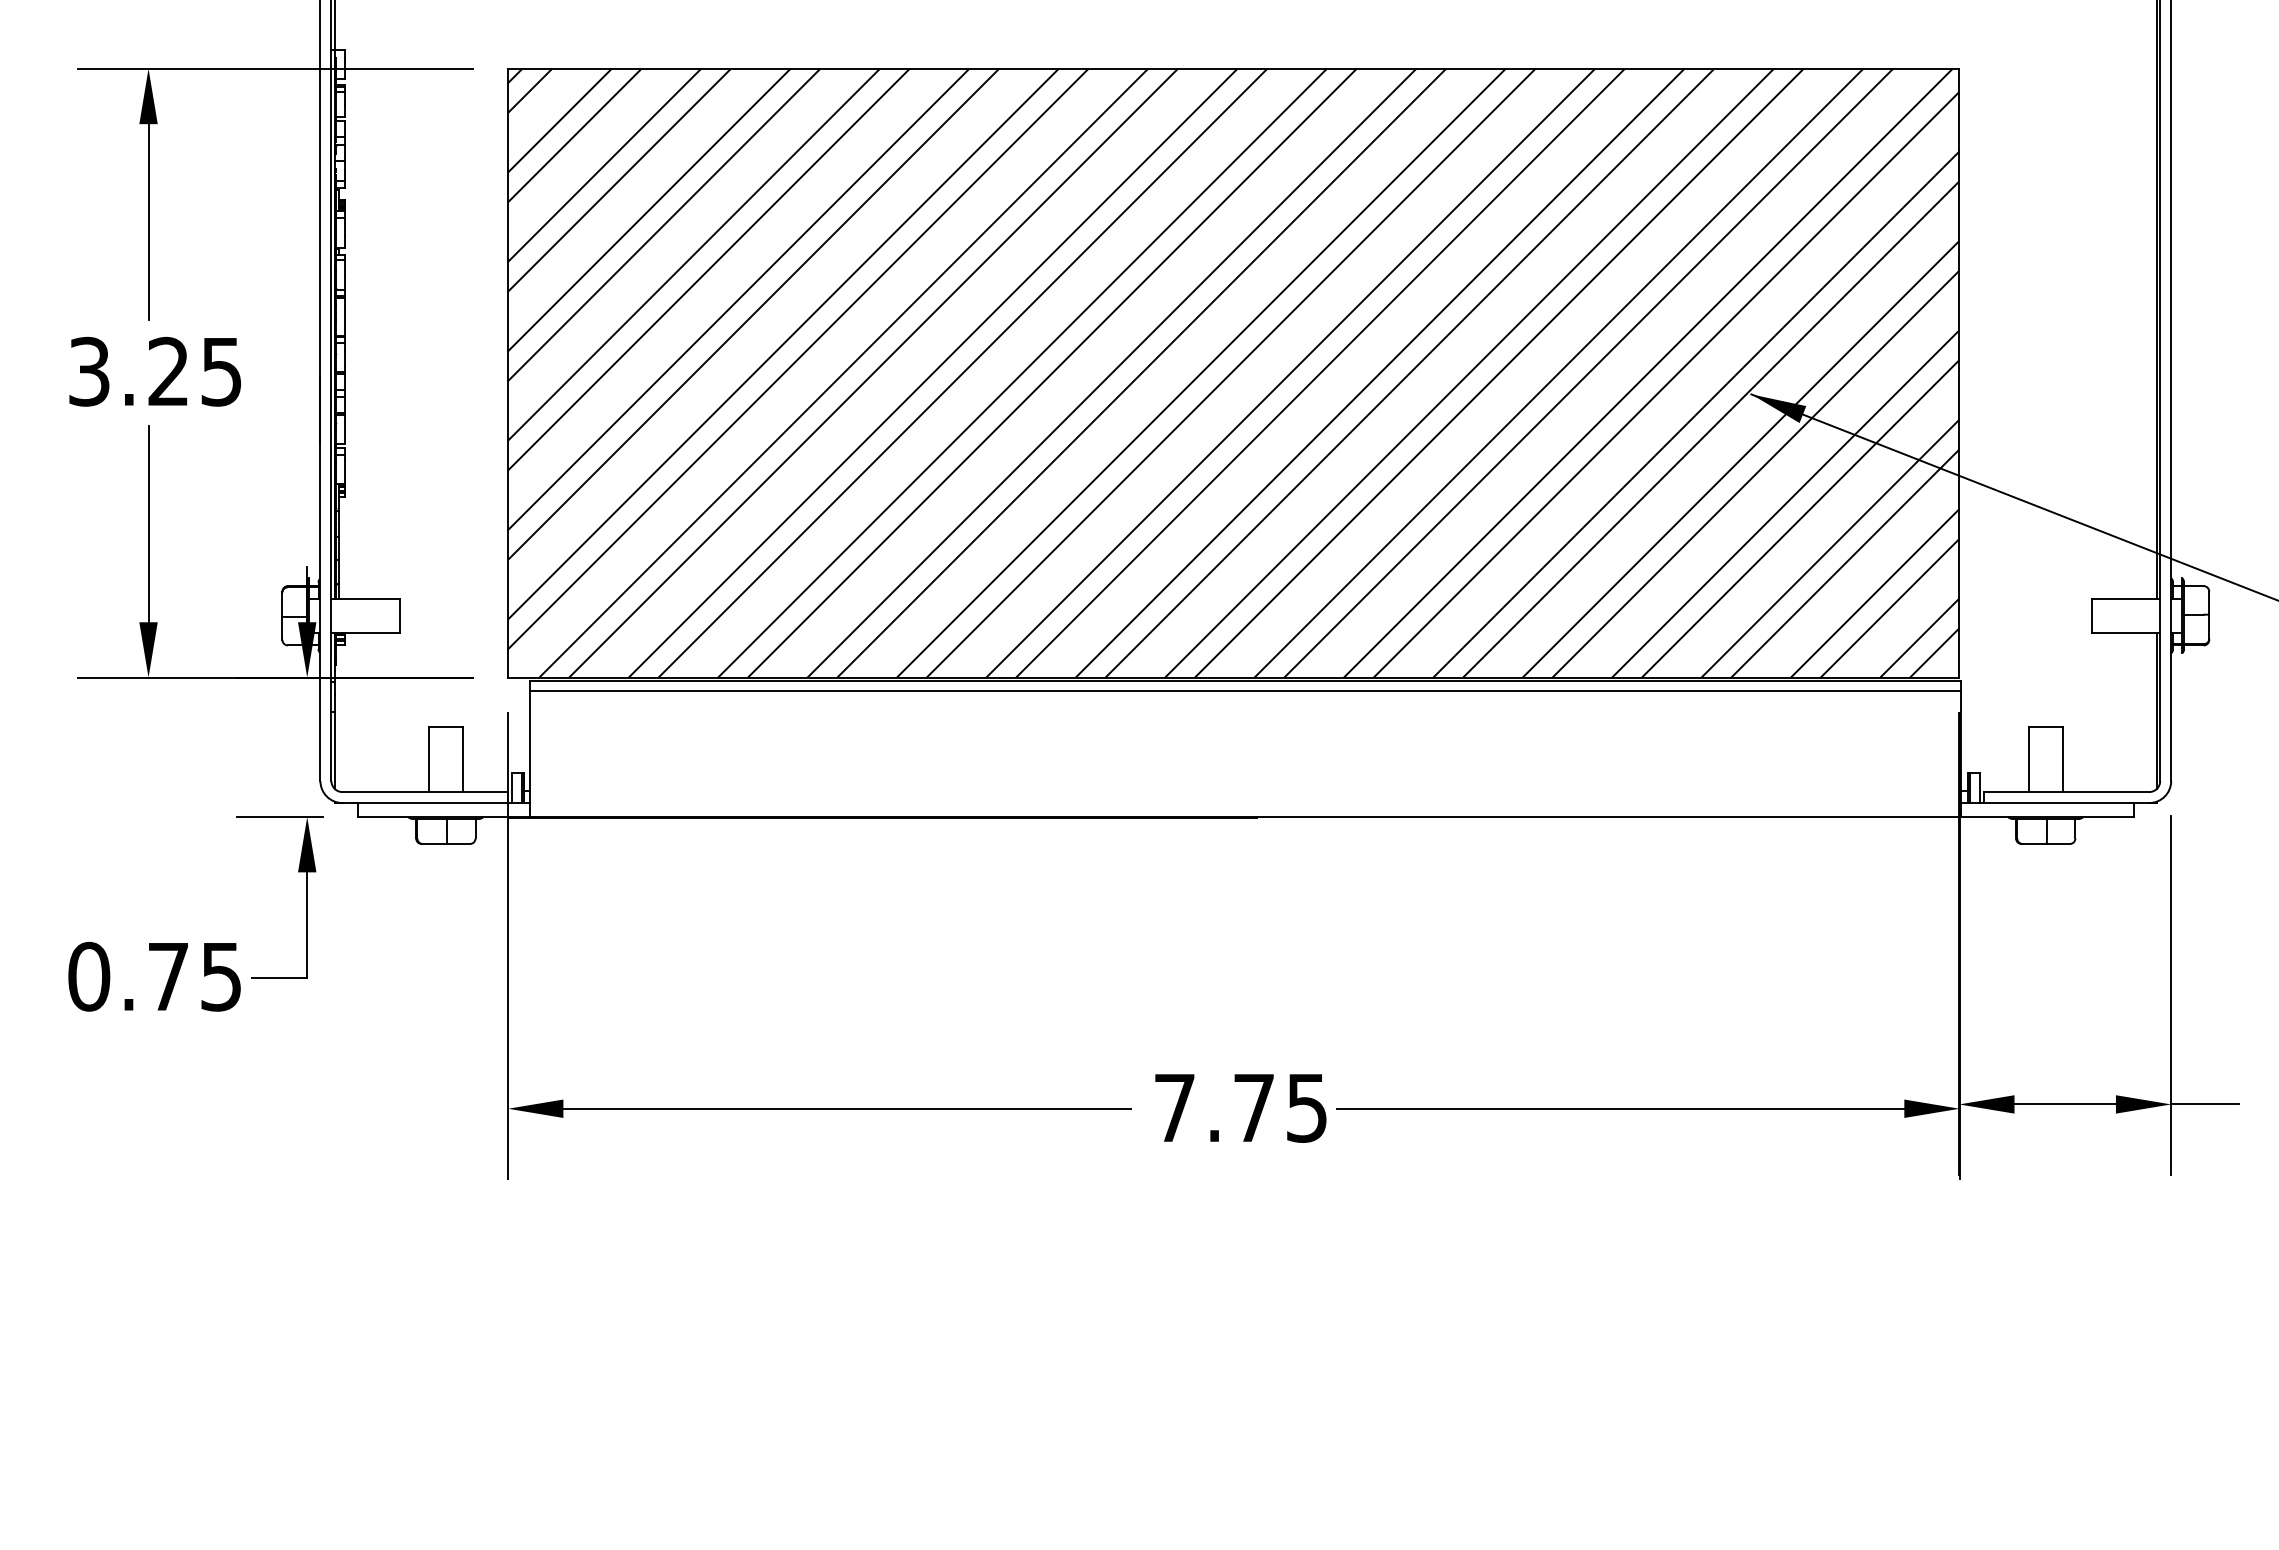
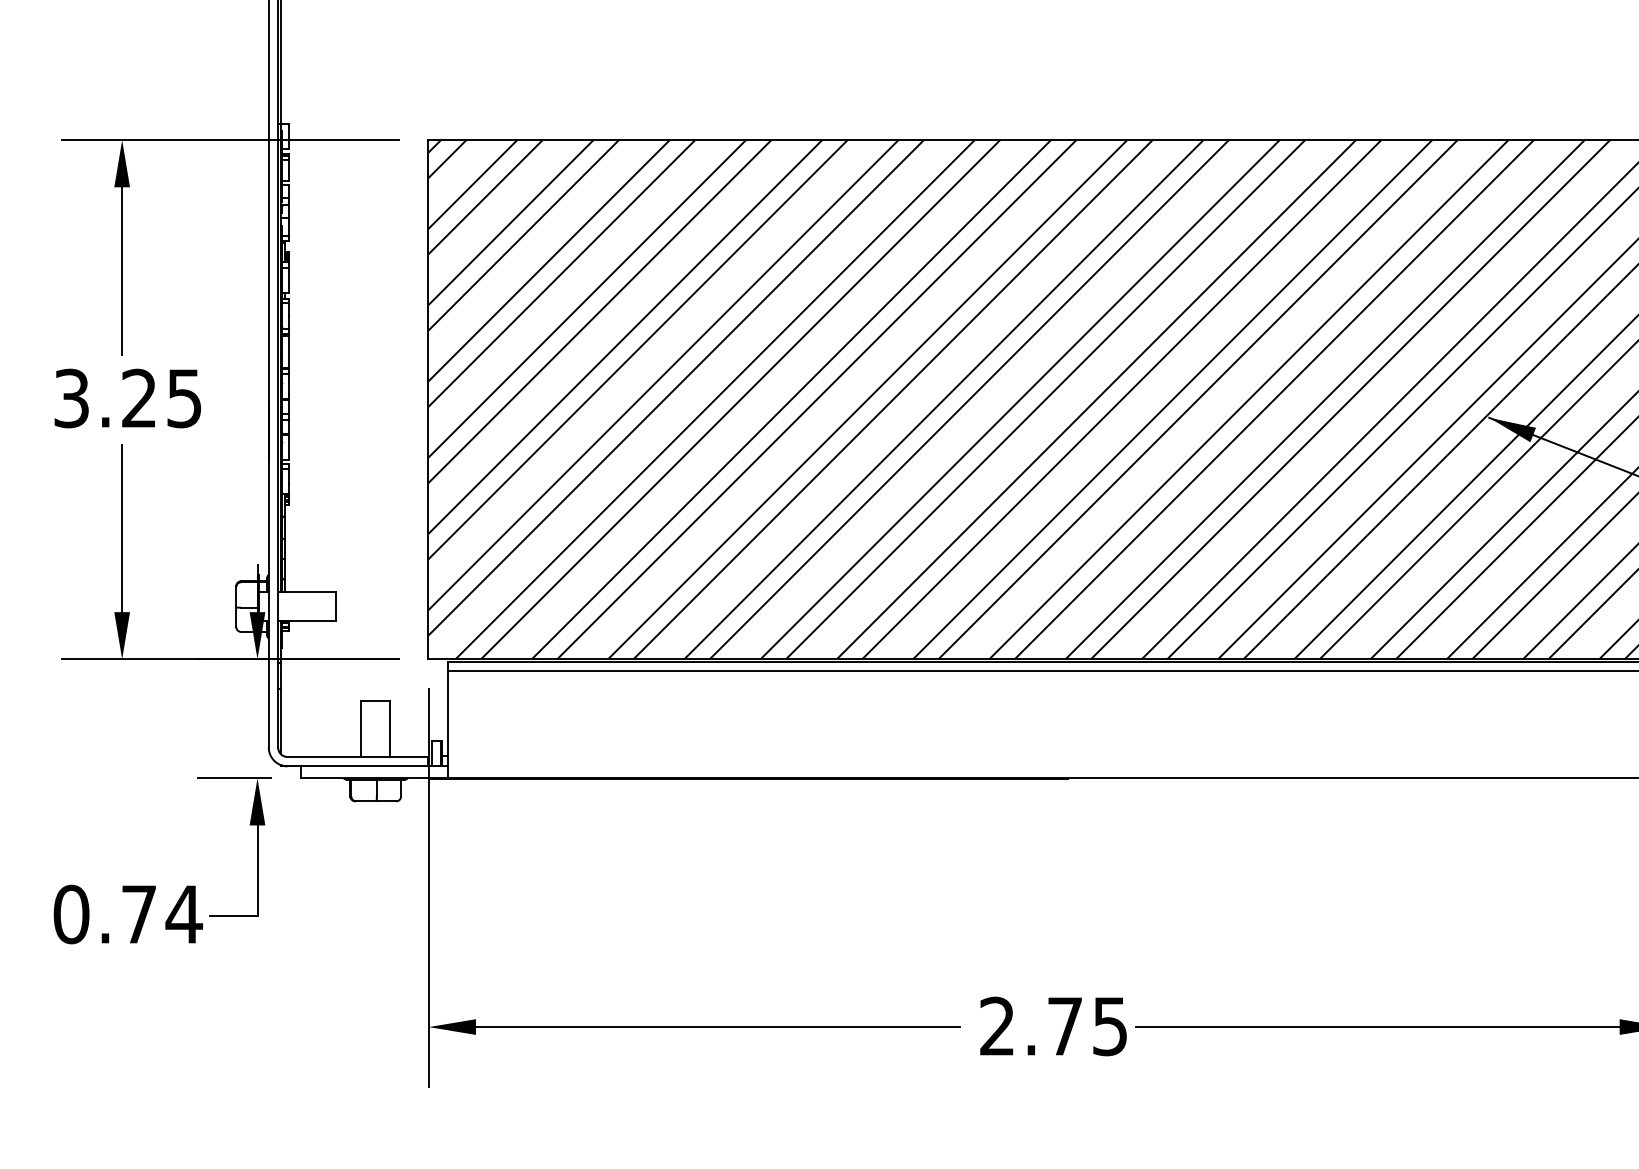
text: (221, 977) -> (184, 915), 0.75 -> 0.74
text: (1174, 1107) -> (997, 1026), 7.75 -> 2.75

